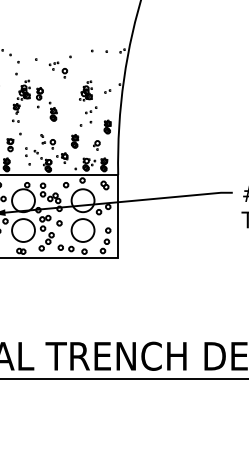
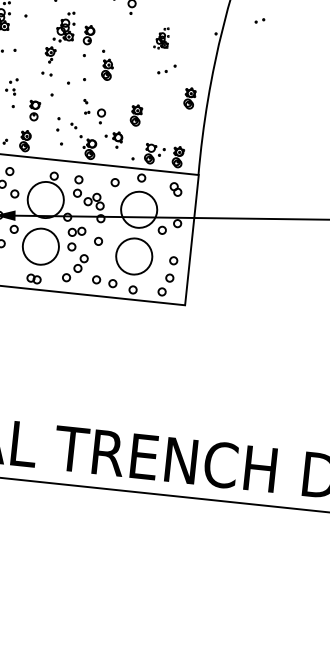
part: (85, 90) -> (161, 37), size x0.7
part: (107, 91) -> (259, 20), moved
part: (85, 123) -> (75, 80), moved
part: (96, 145) -> (169, 125), removed

